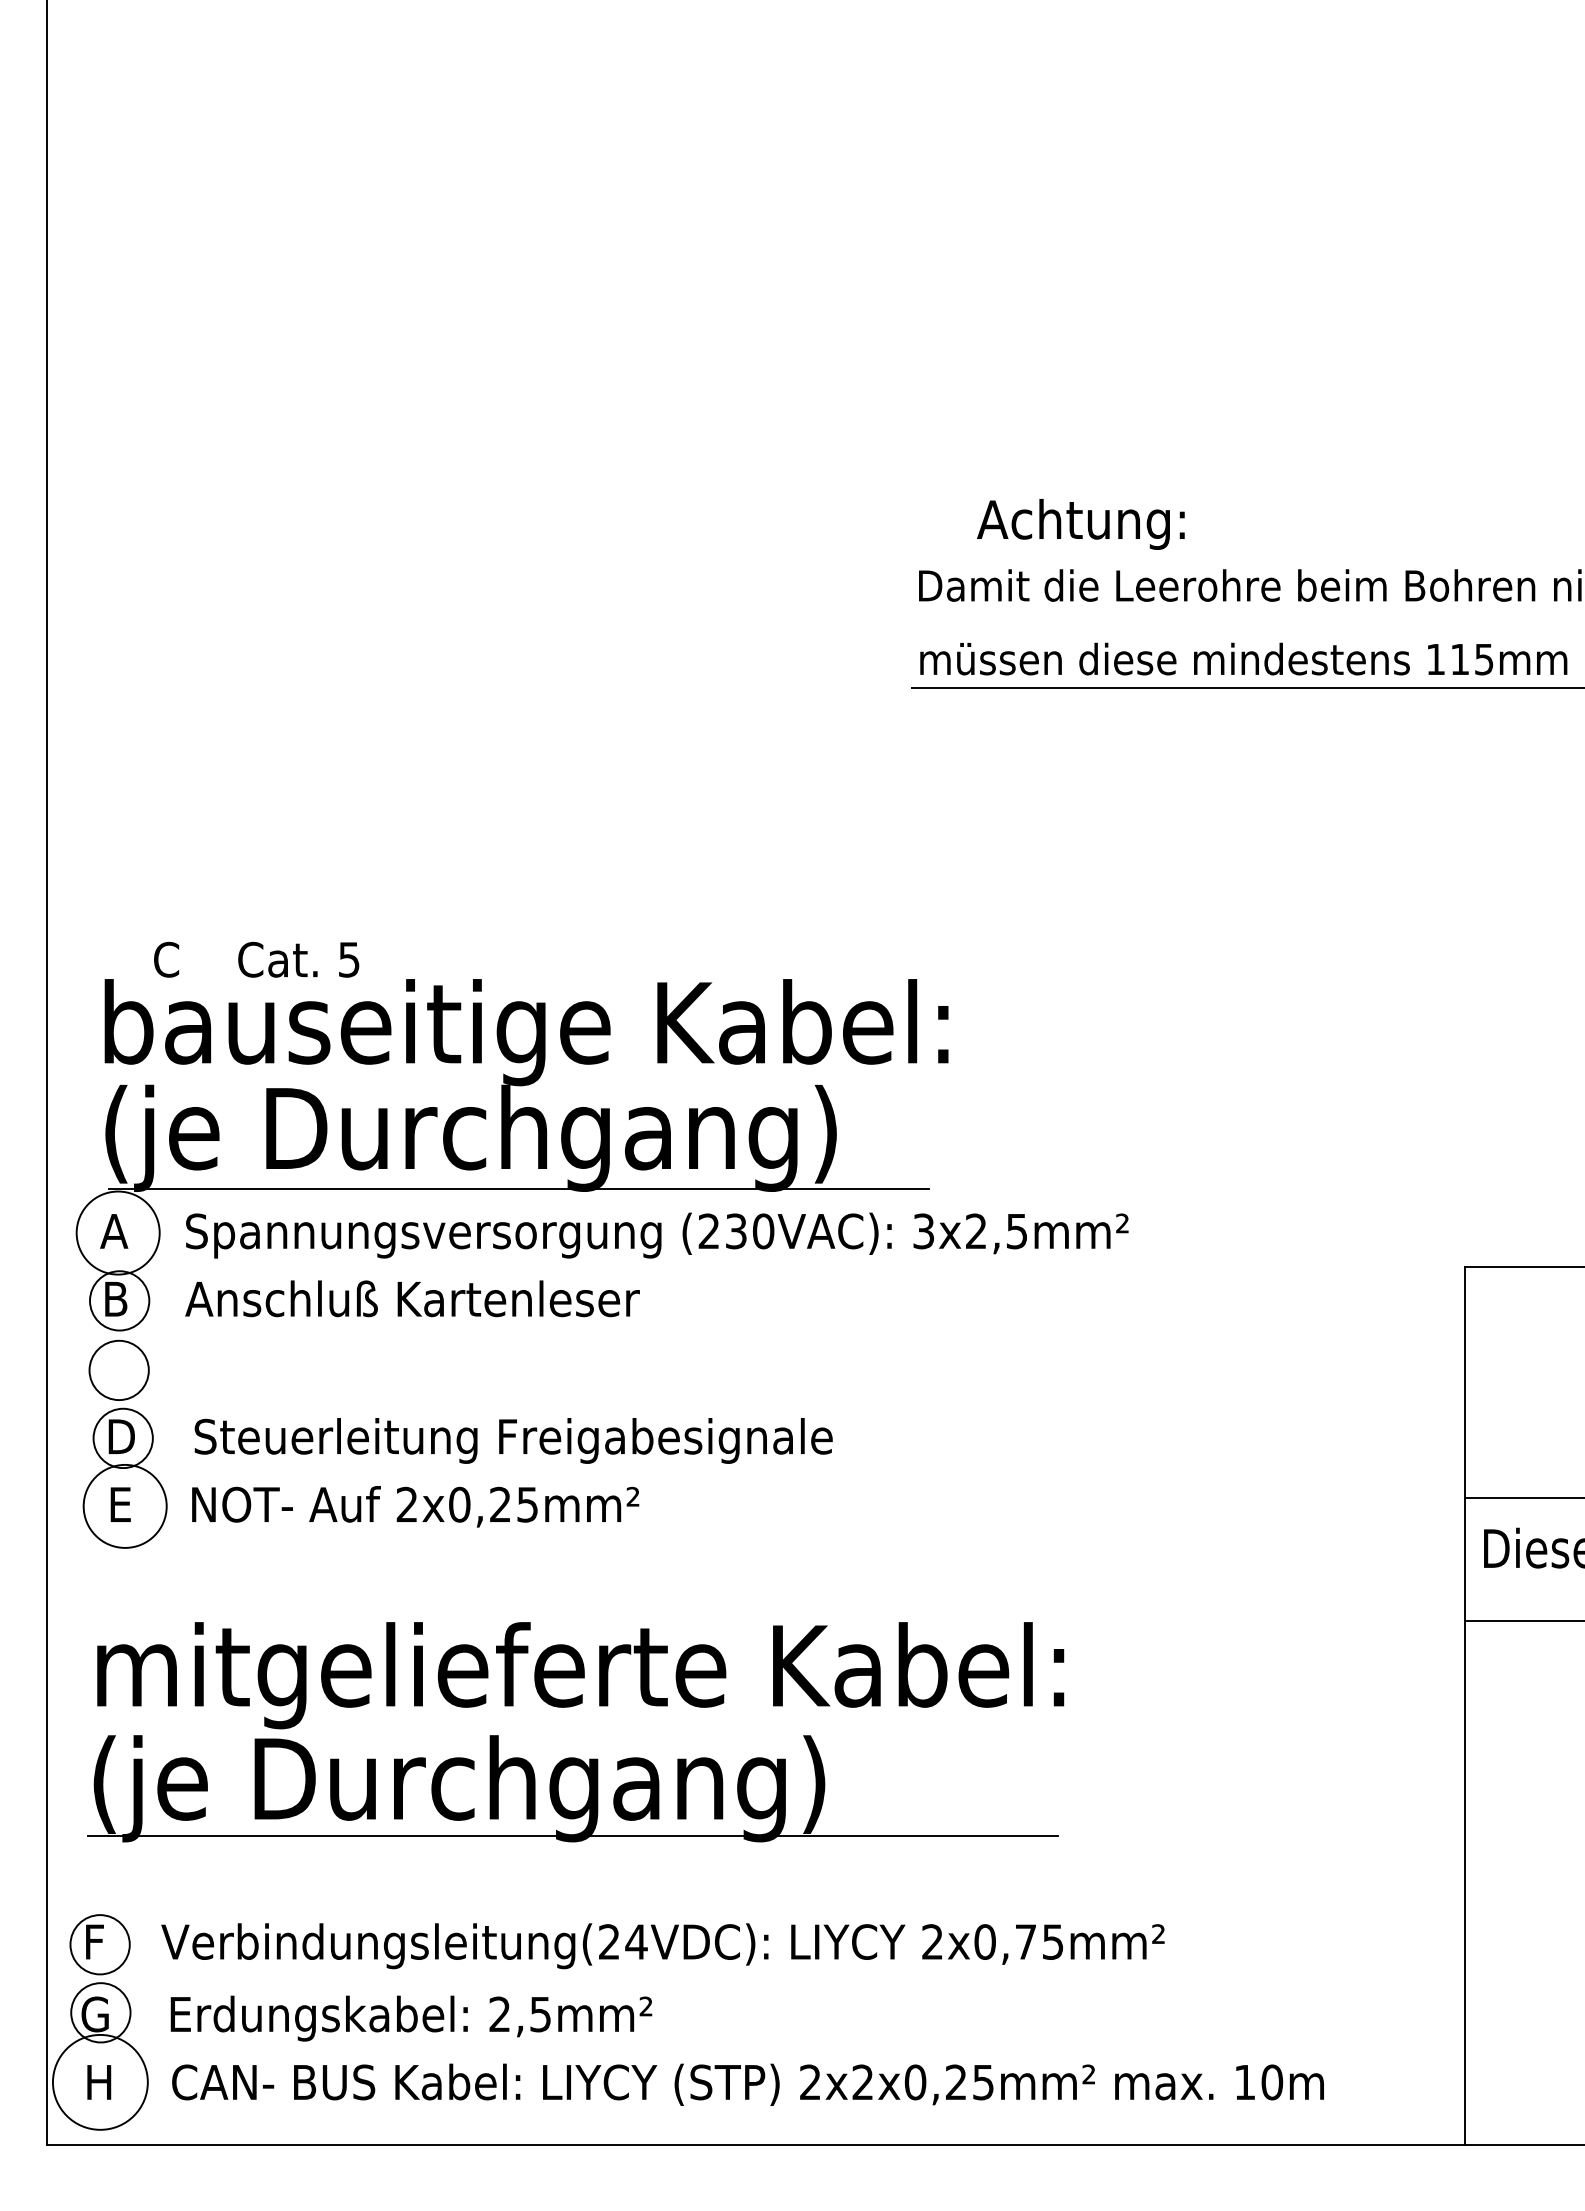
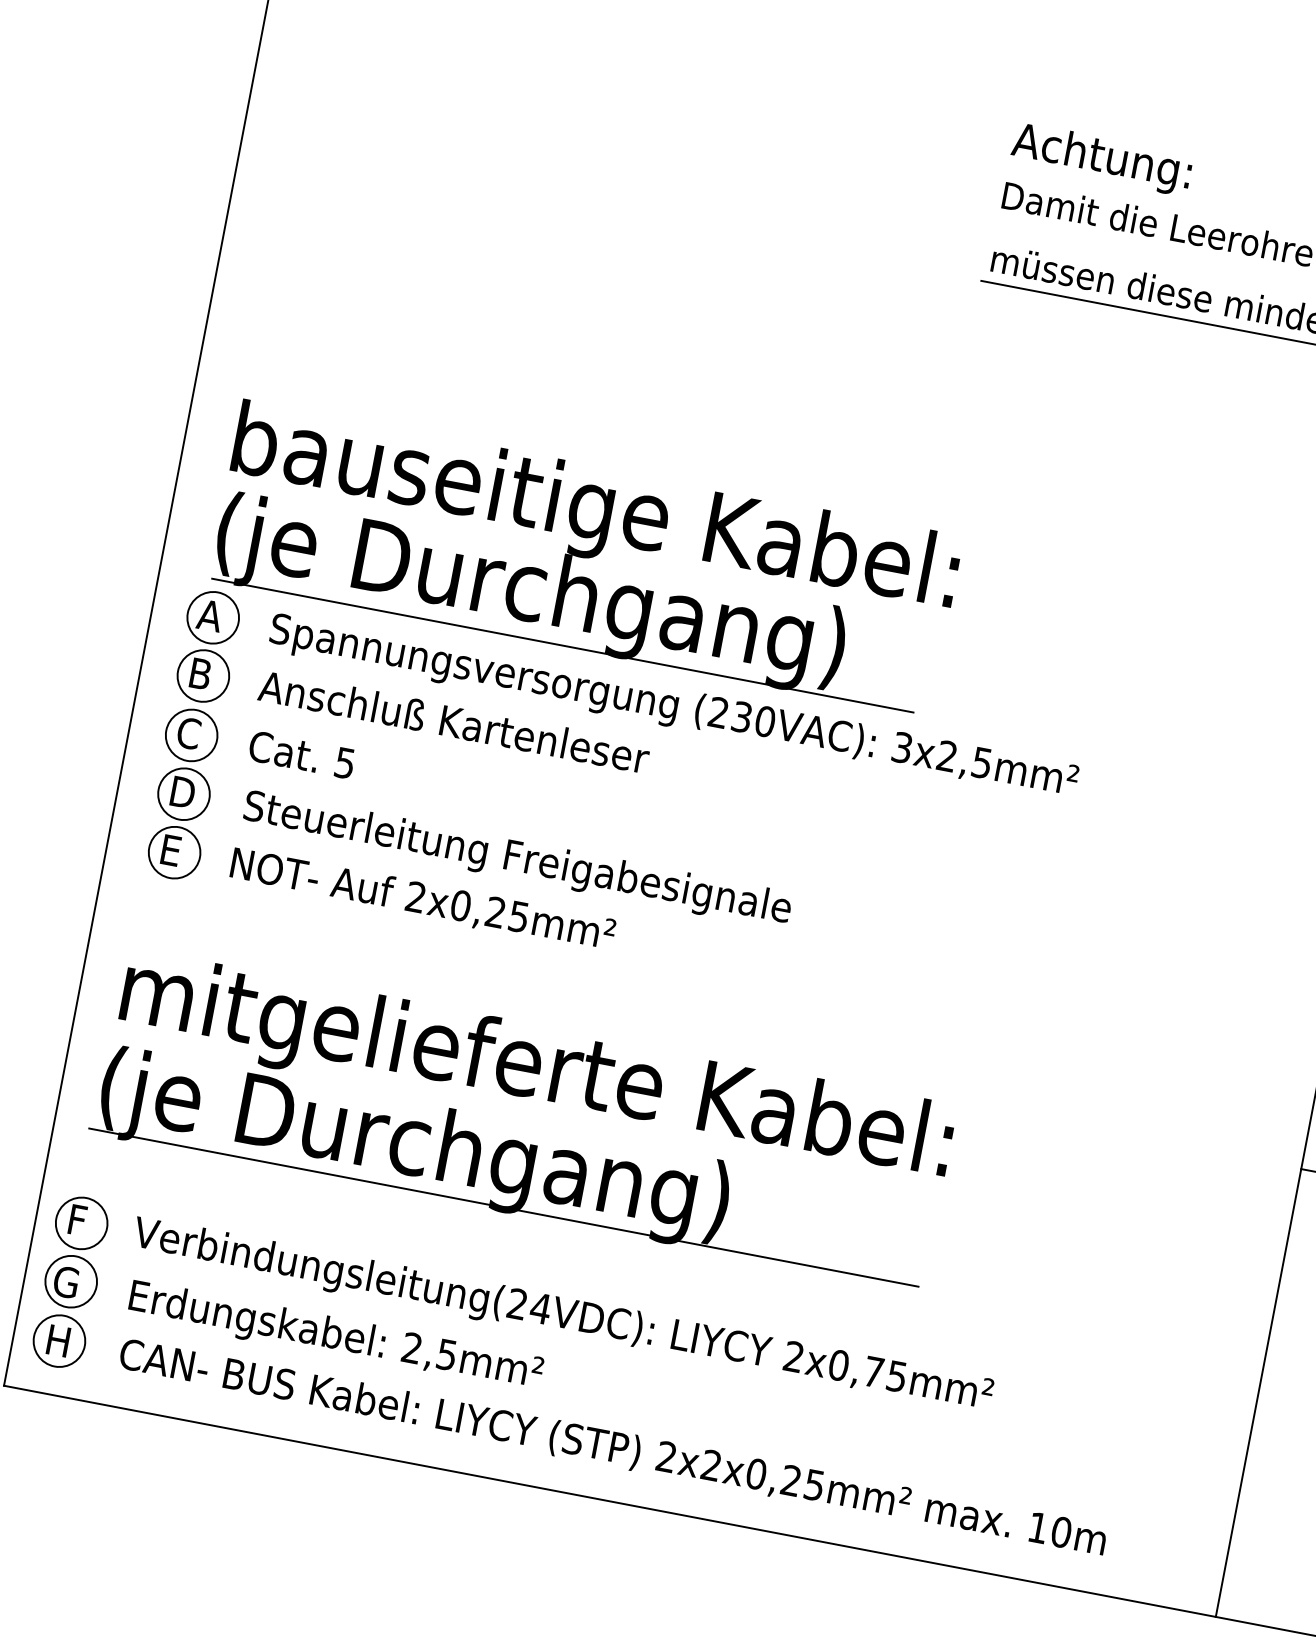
text: (1080, 524) -> (1101, 159), moved
text: (256, 959) -> (265, 747), moved
circle: (117, 1232) -> (212, 617), size x0.71
circle: (124, 1506) -> (174, 852), size x0.71
circle: (100, 2082) -> (59, 1341), size x0.62

